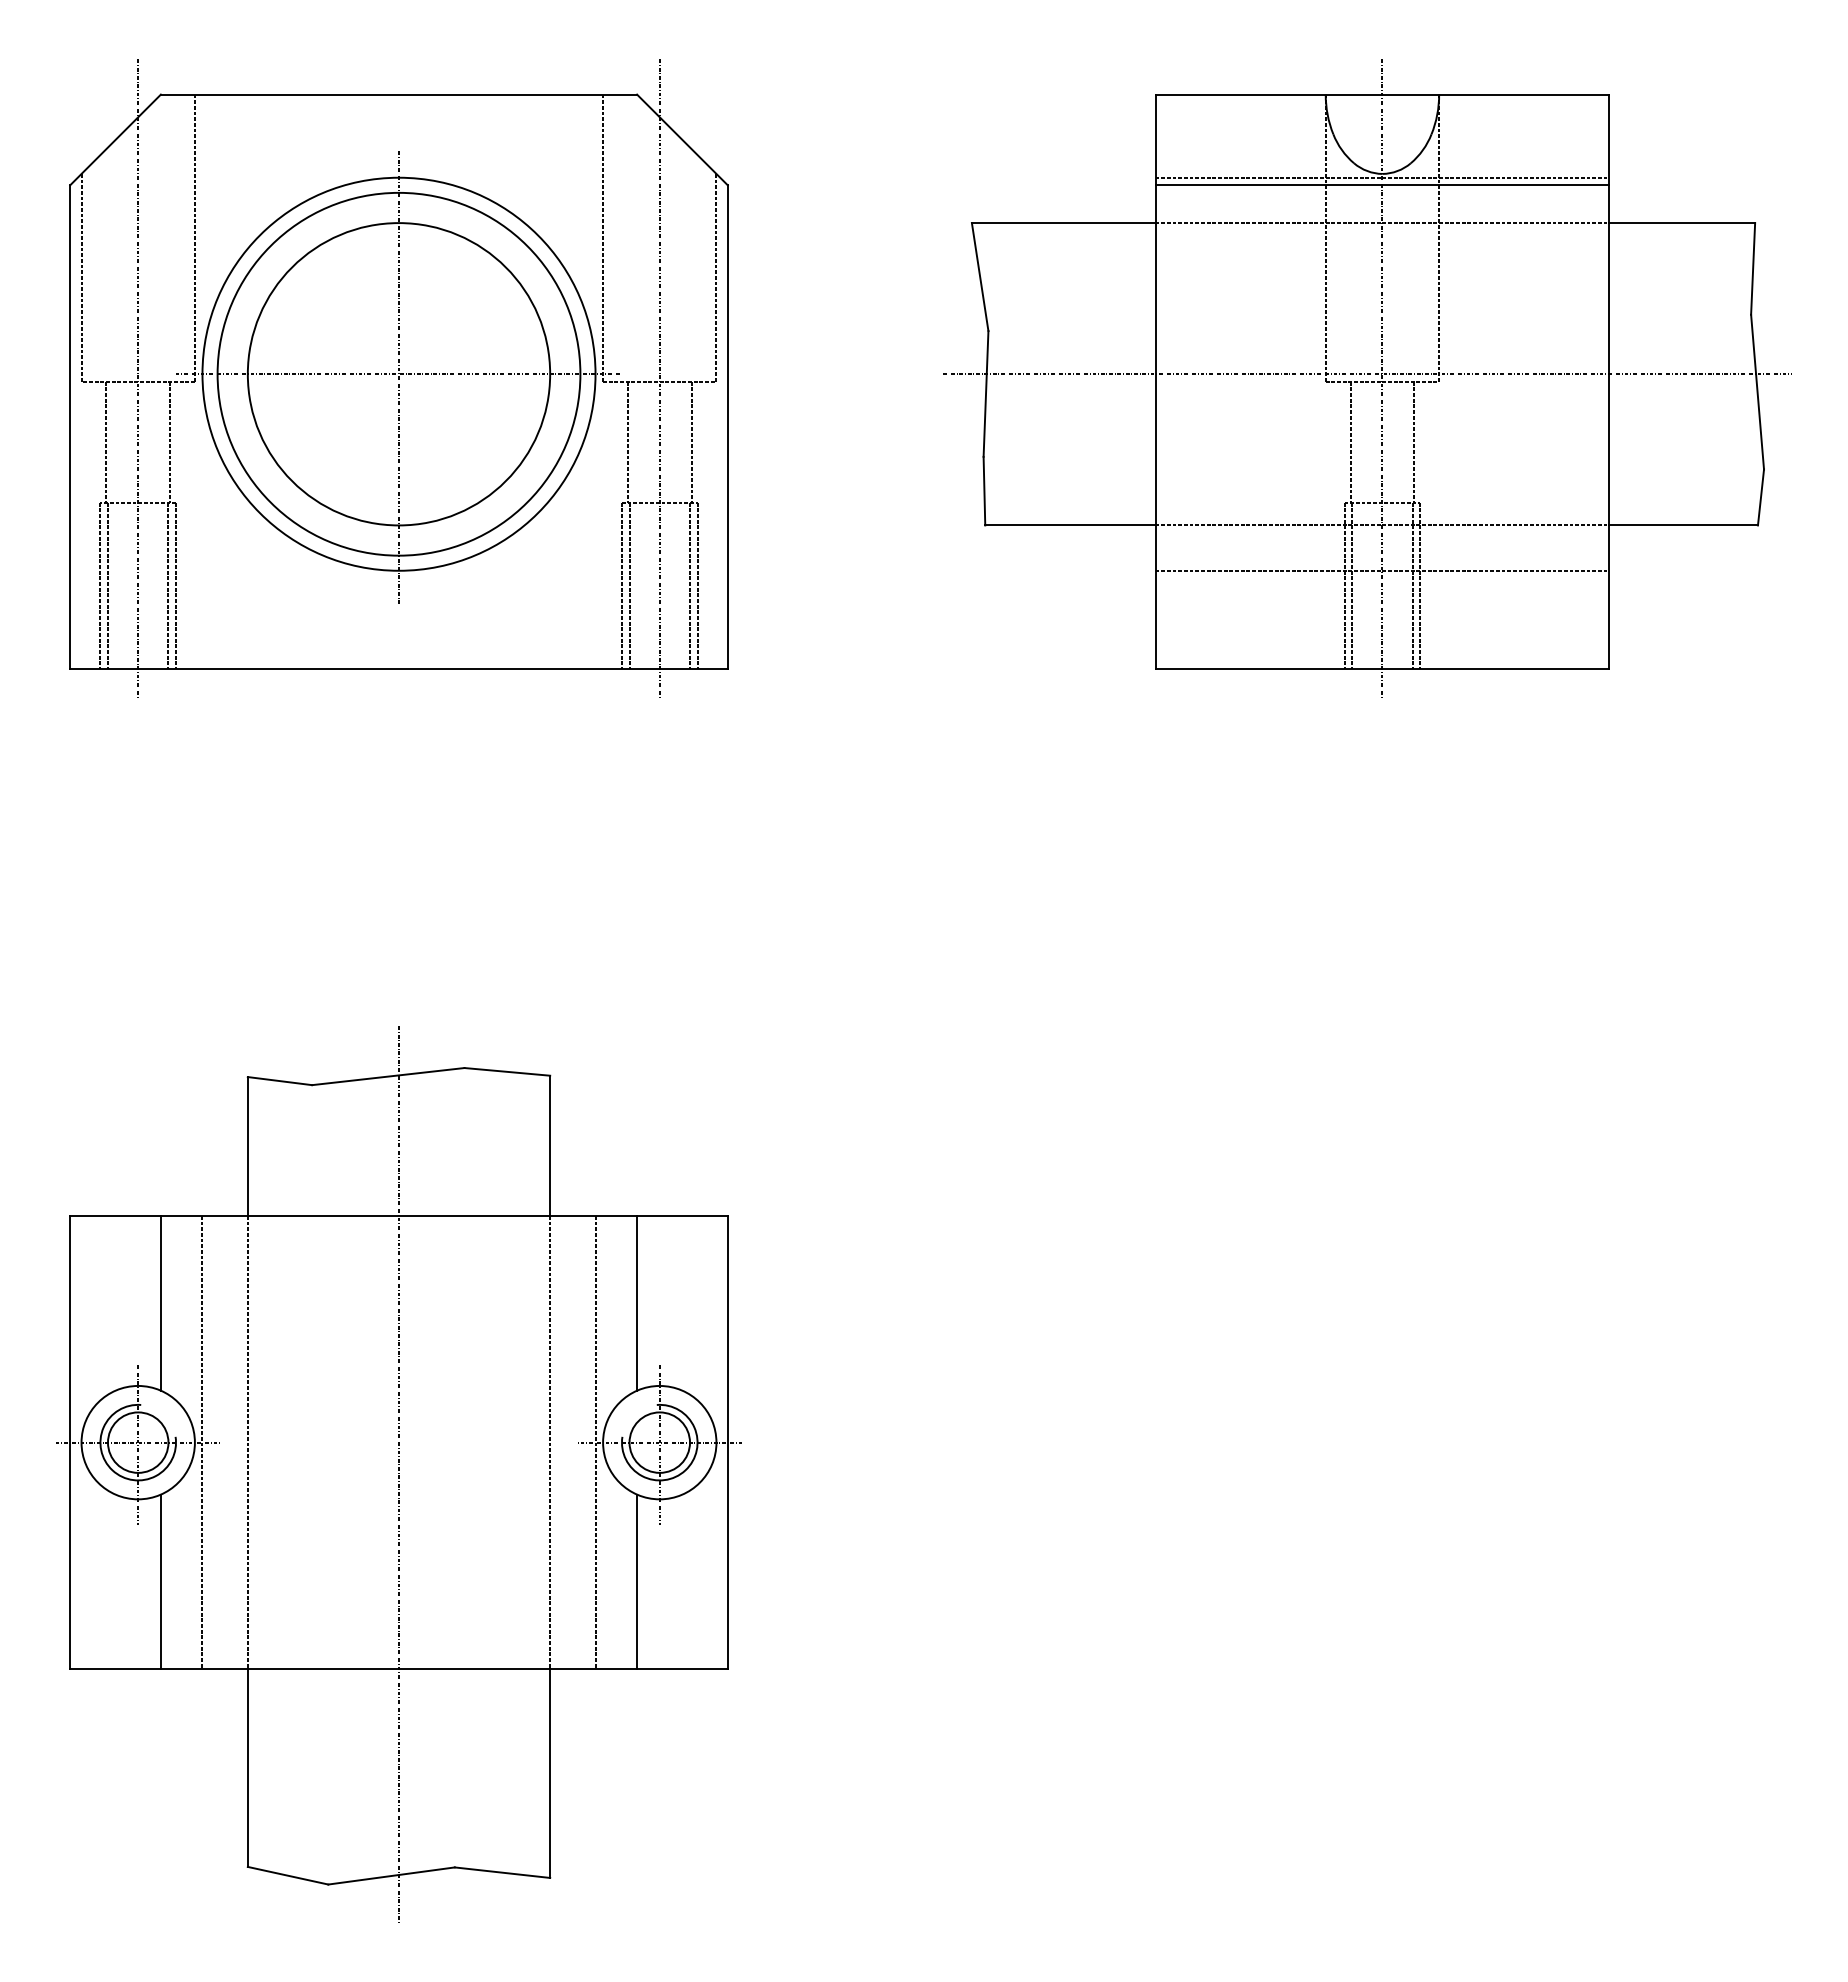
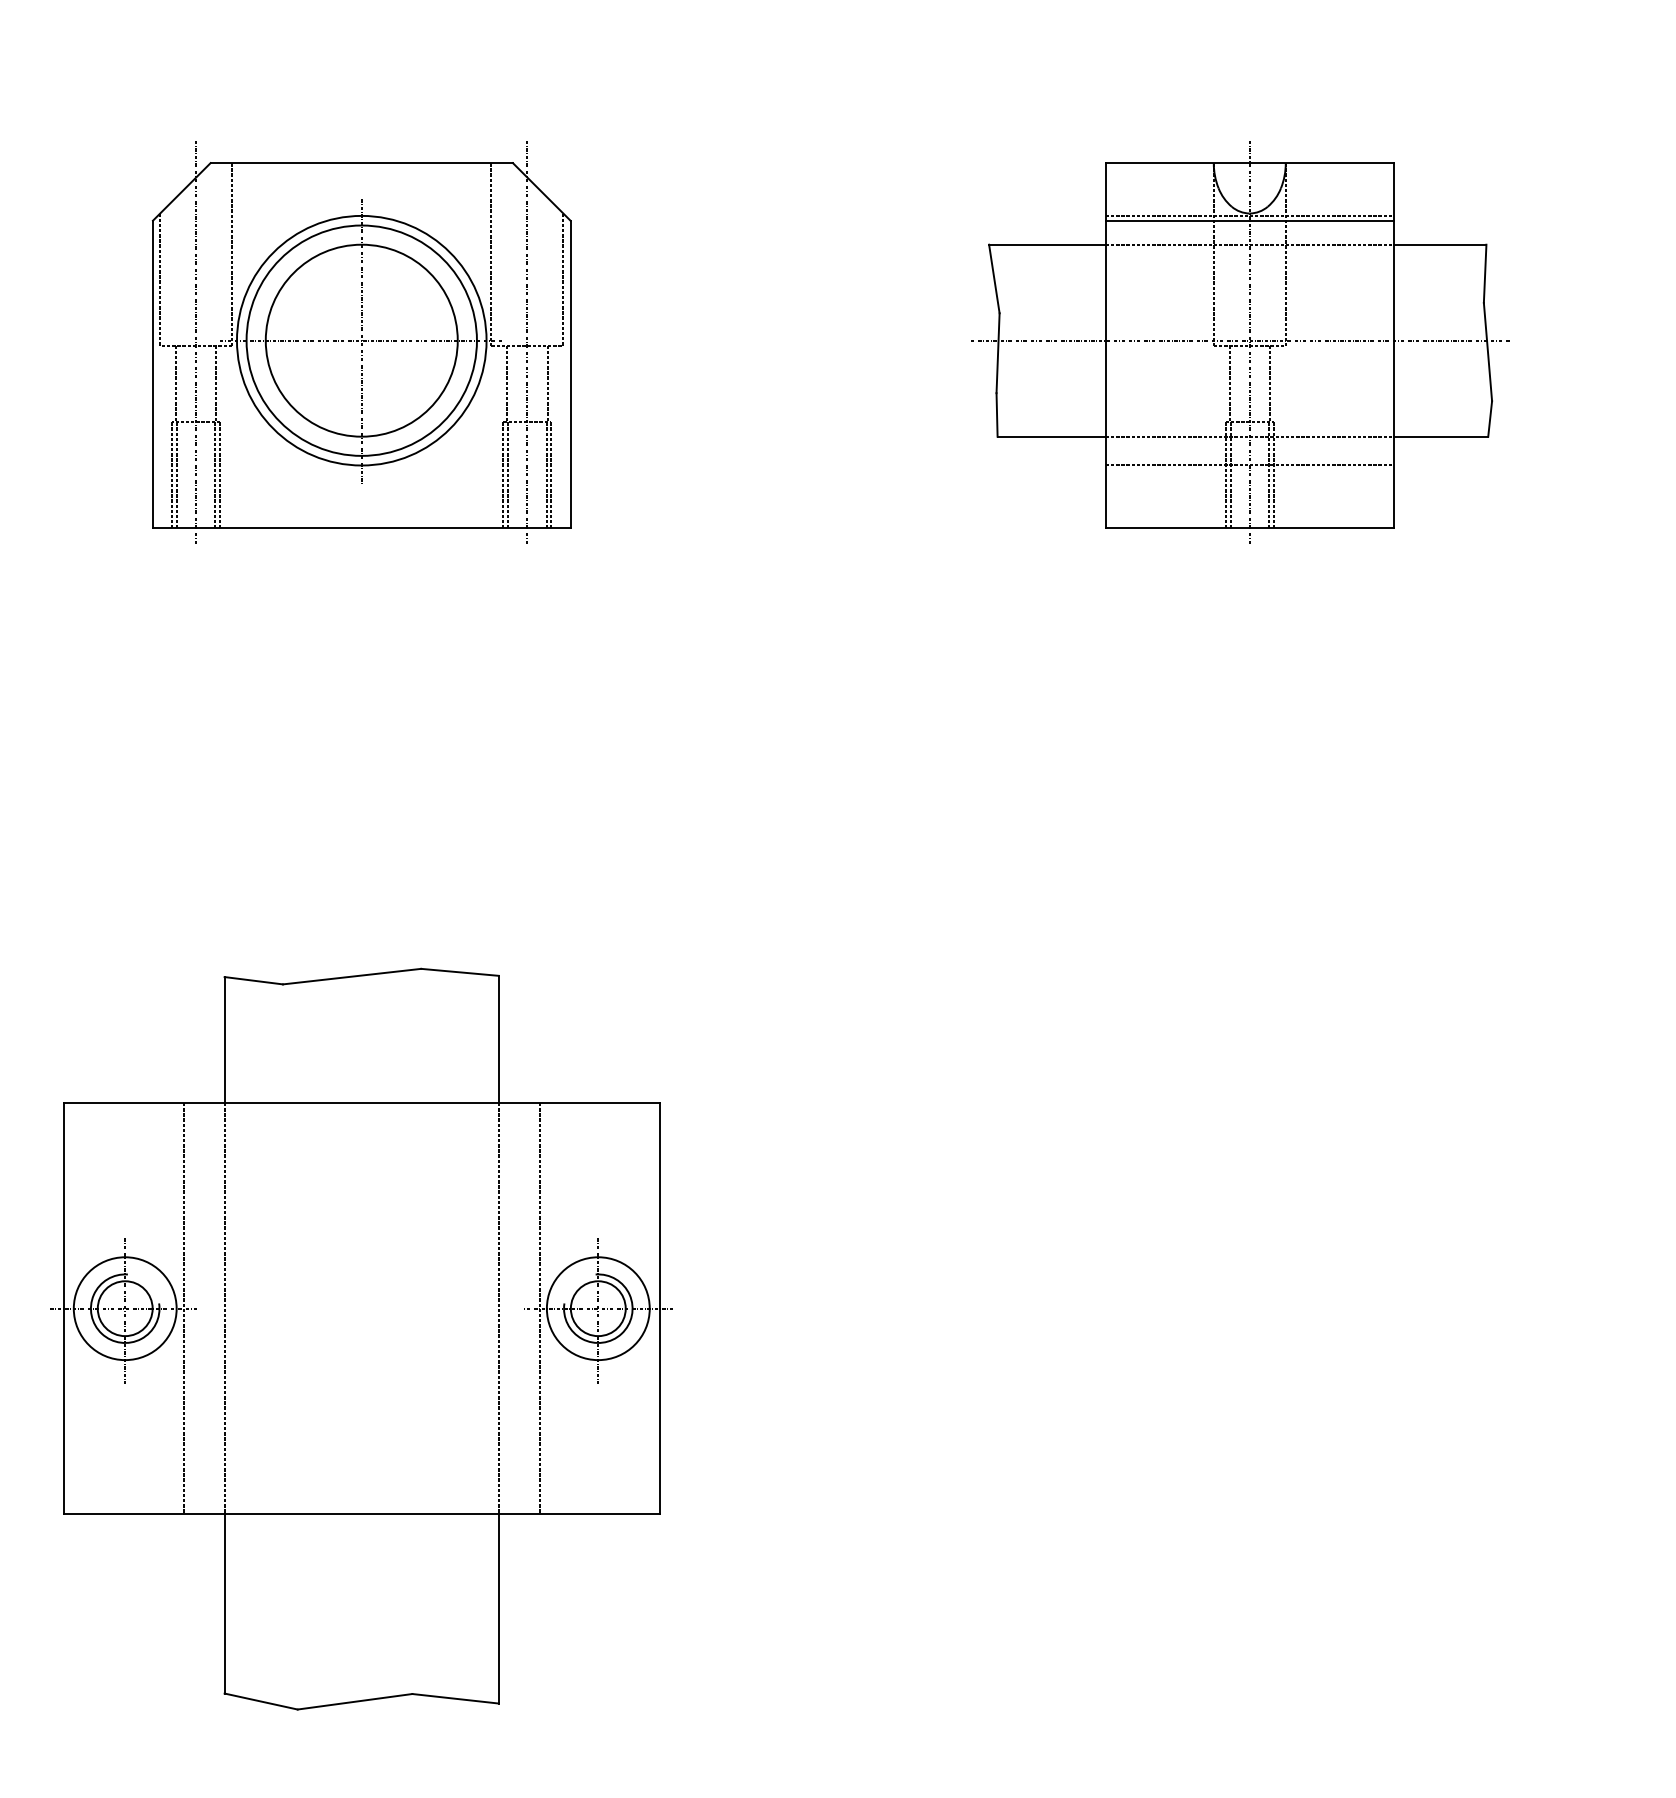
part: (398, 378) -> (361, 343), size x0.7
part: (1367, 378) -> (1240, 343), size x0.7
line: (160, 1302) -> (145, 1181), removed
line: (637, 1302) -> (578, 1181), removed
line: (399, 1474) -> (362, 1337), removed
line: (160, 1581) -> (145, 1434), removed
line: (637, 1581) -> (578, 1434), removed

